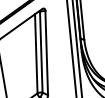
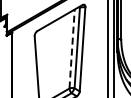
line: (36, 54) -> (72, 49), solid -> dashed

